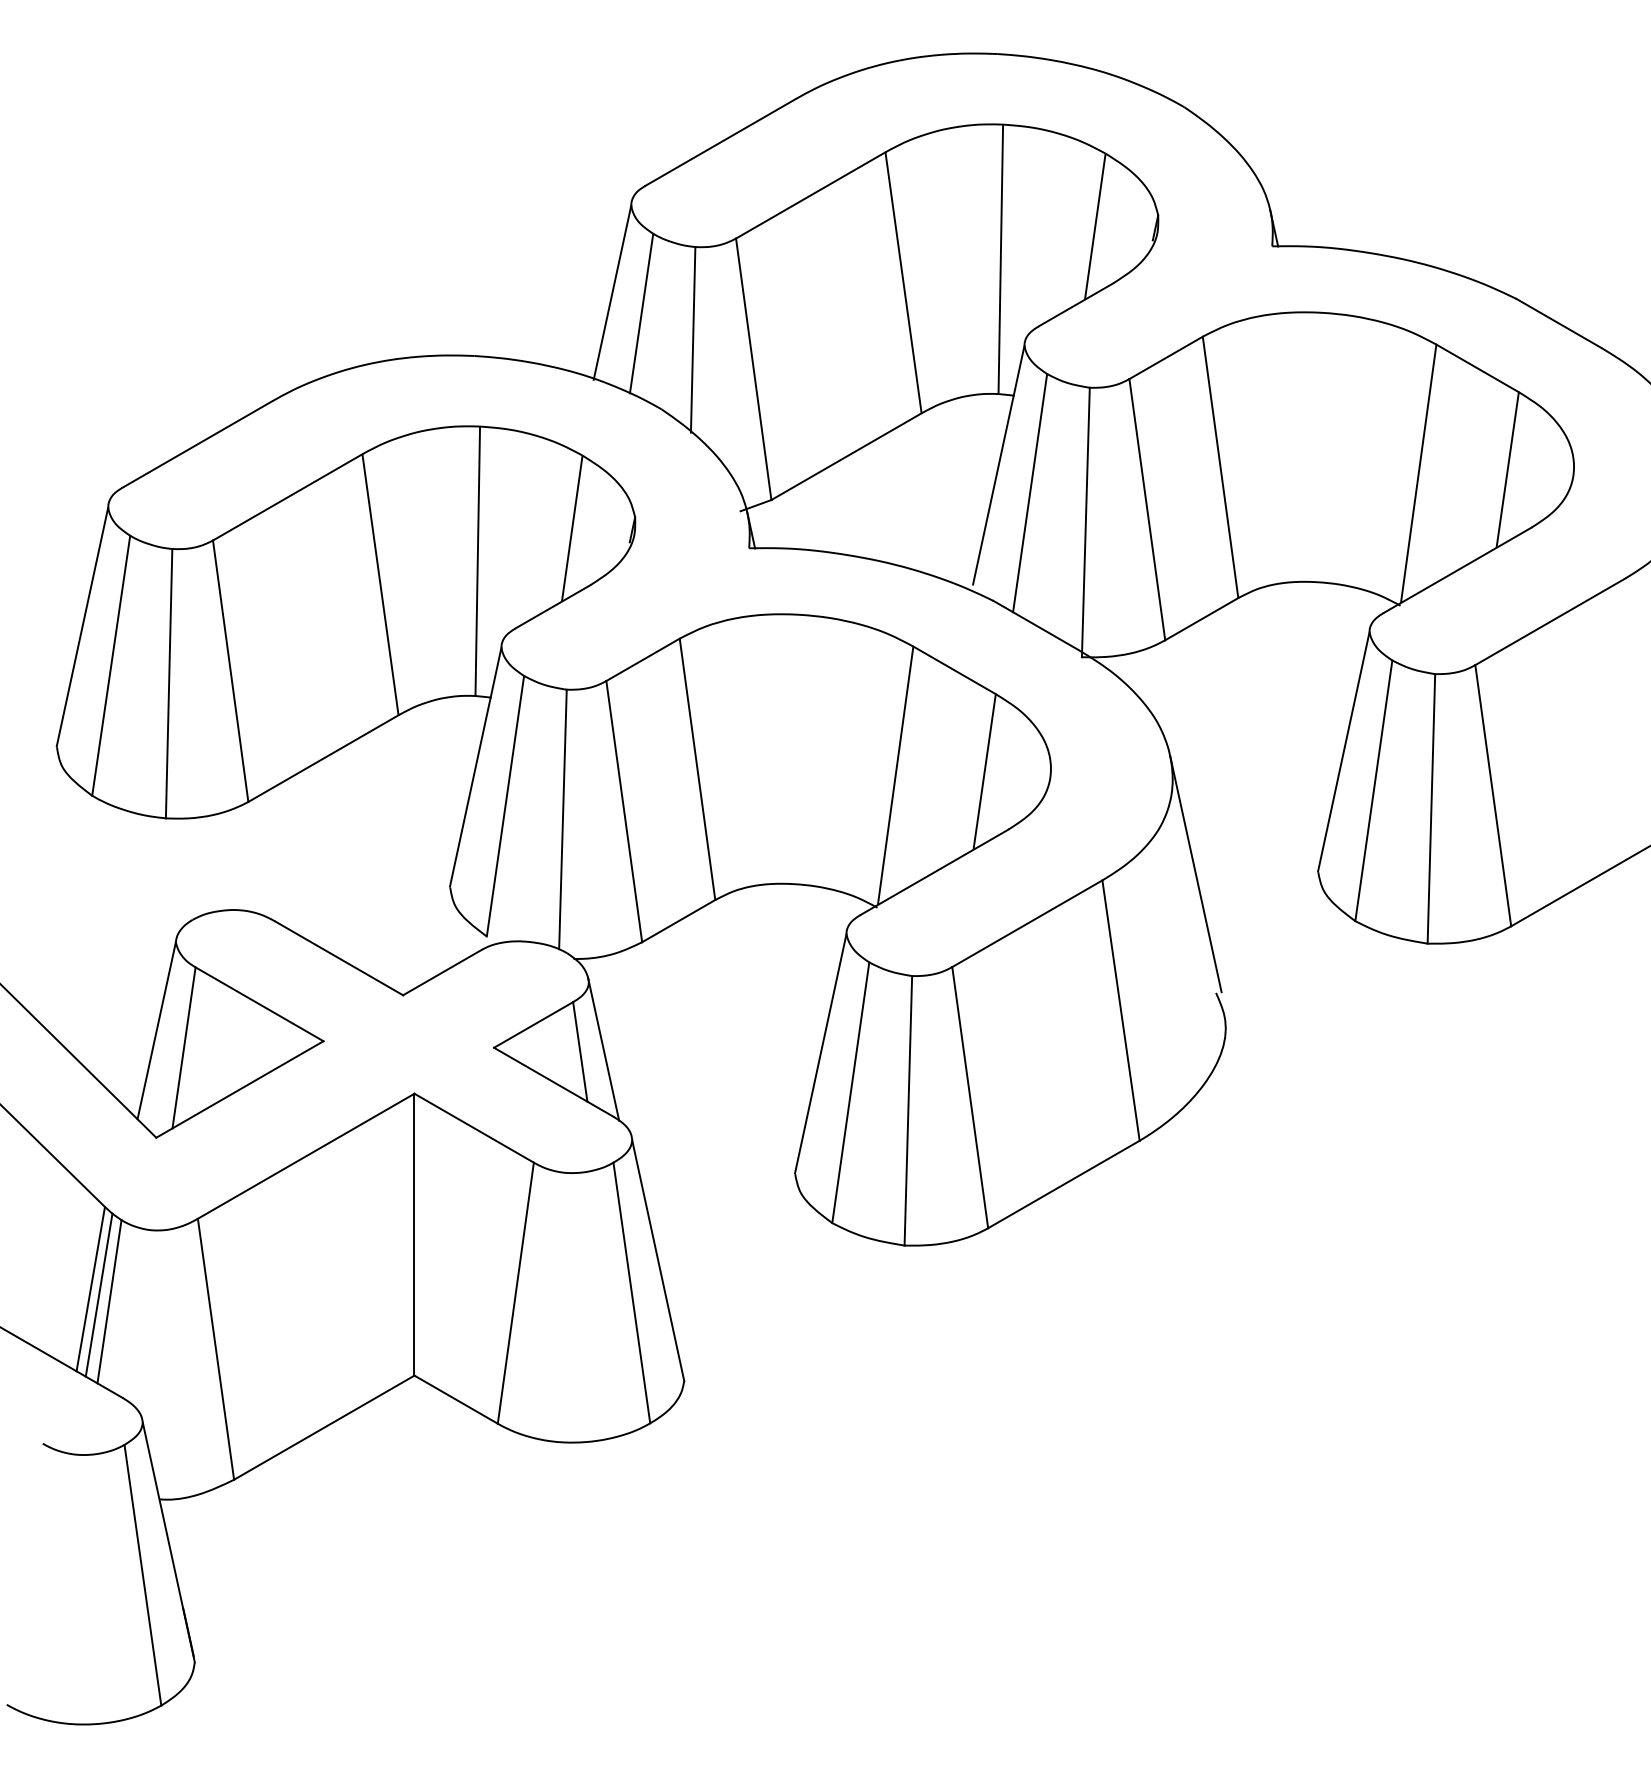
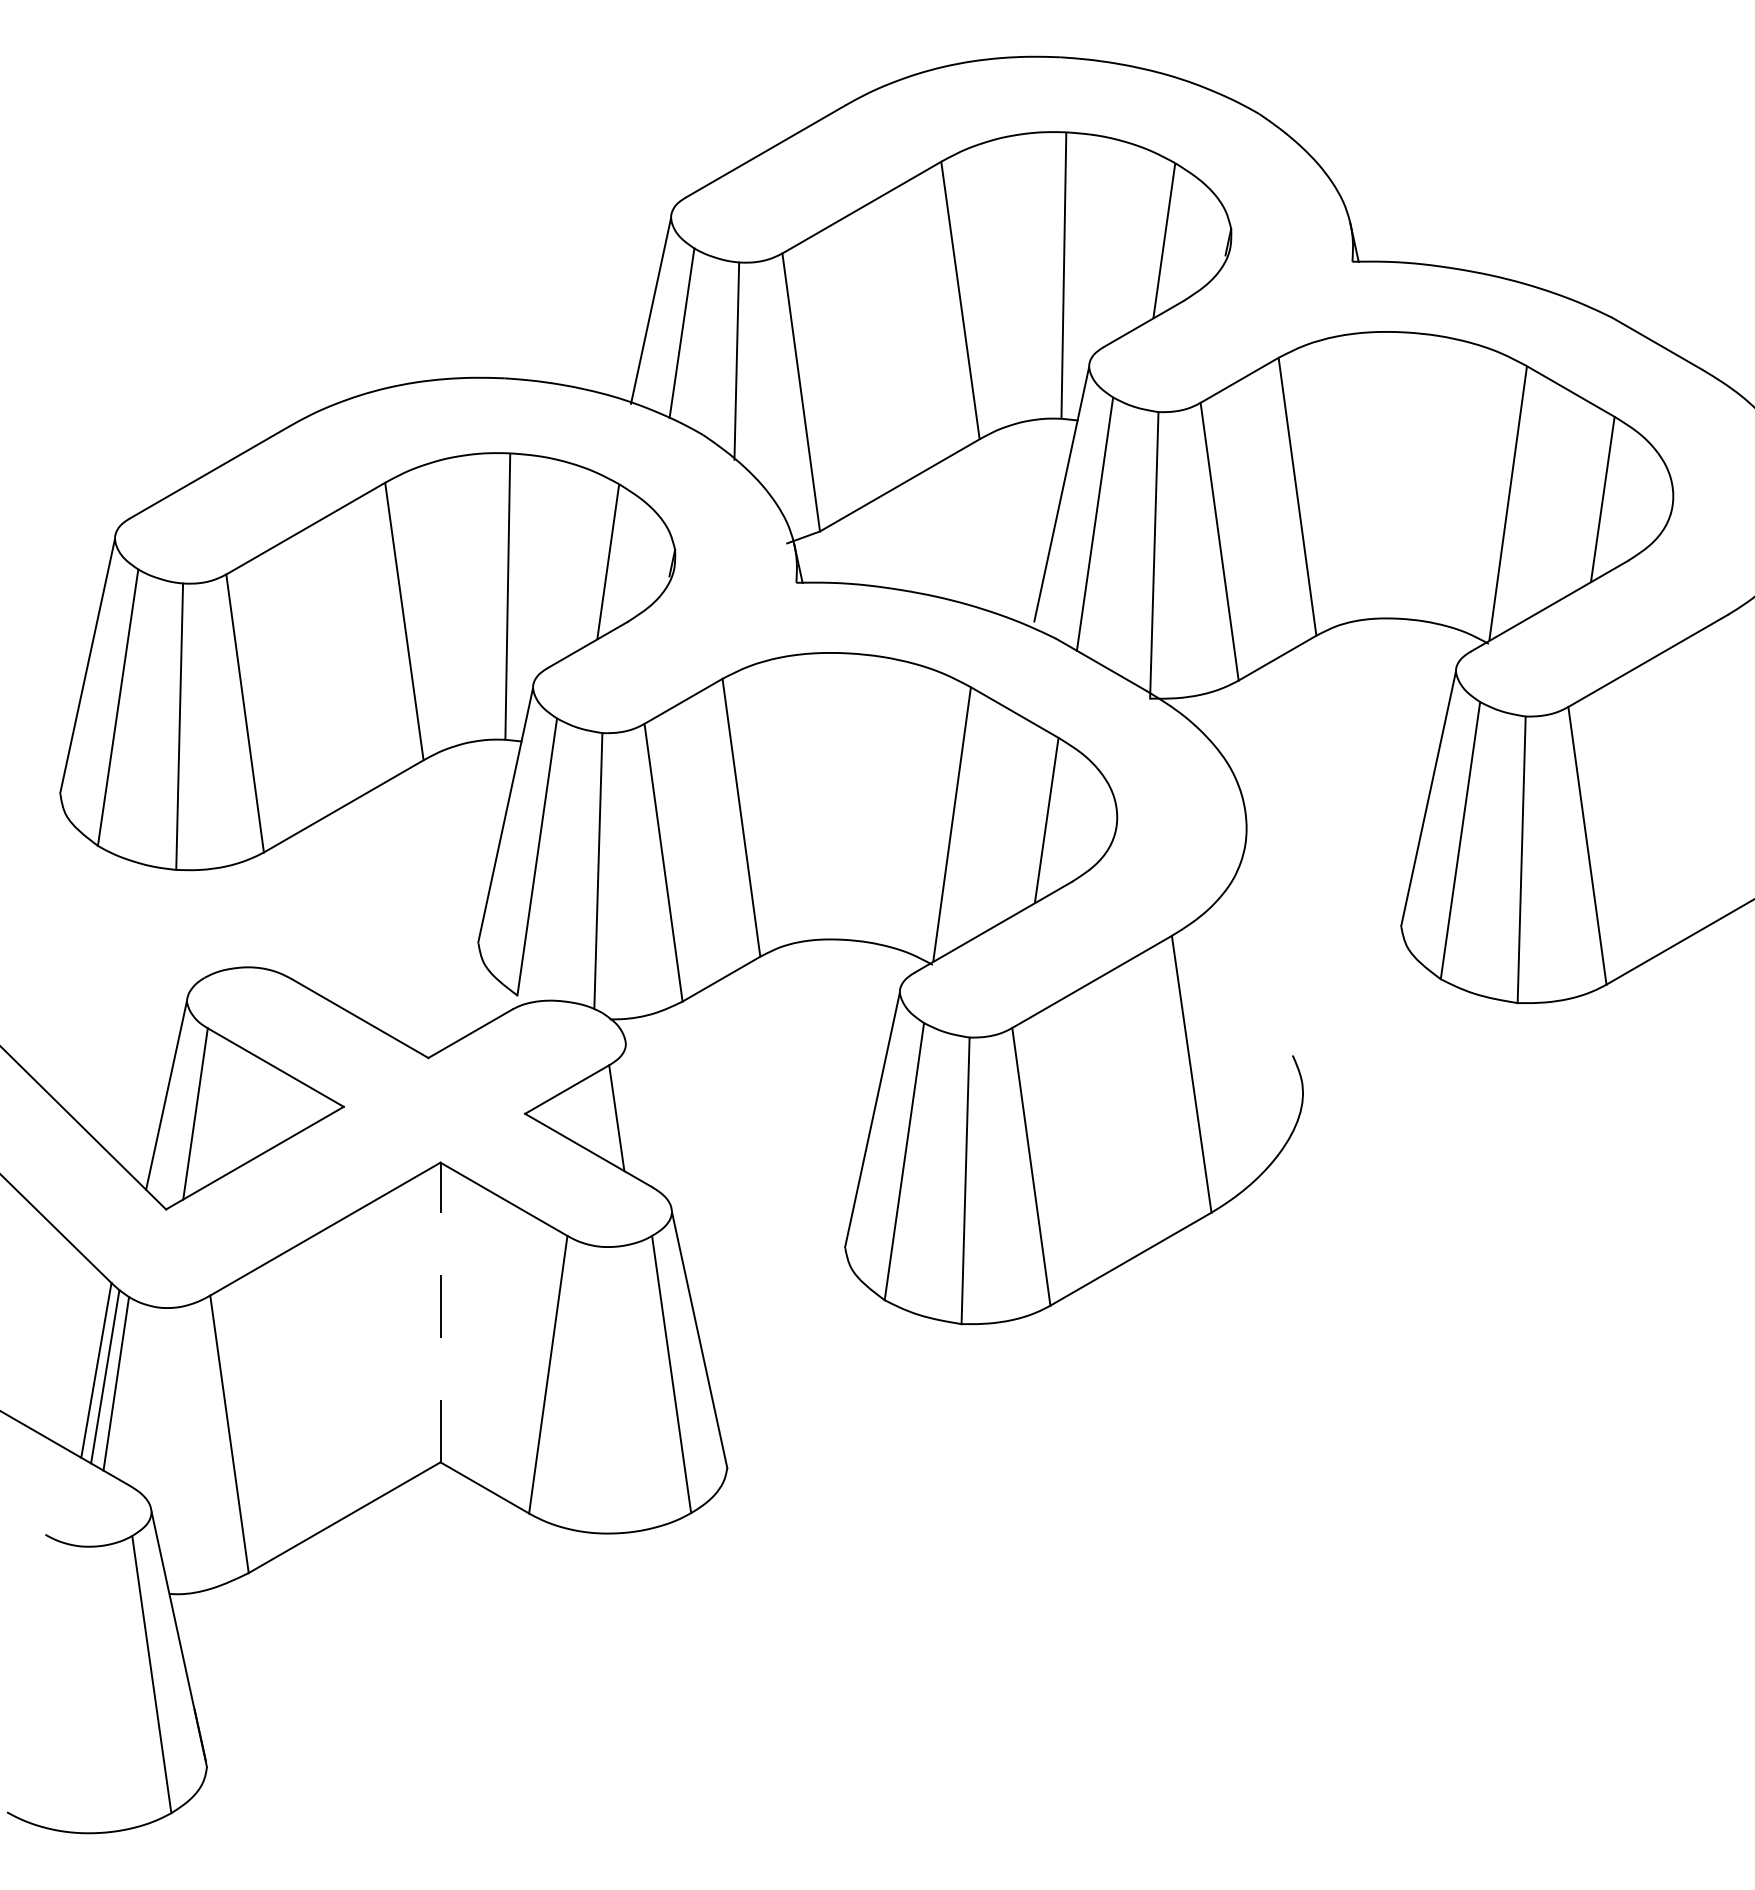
line: (1196, 873) -> (1271, 928), removed
line: (603, 1049) -> (641, 1115), removed
line: (414, 1234) -> (440, 1312), solid -> dashed

